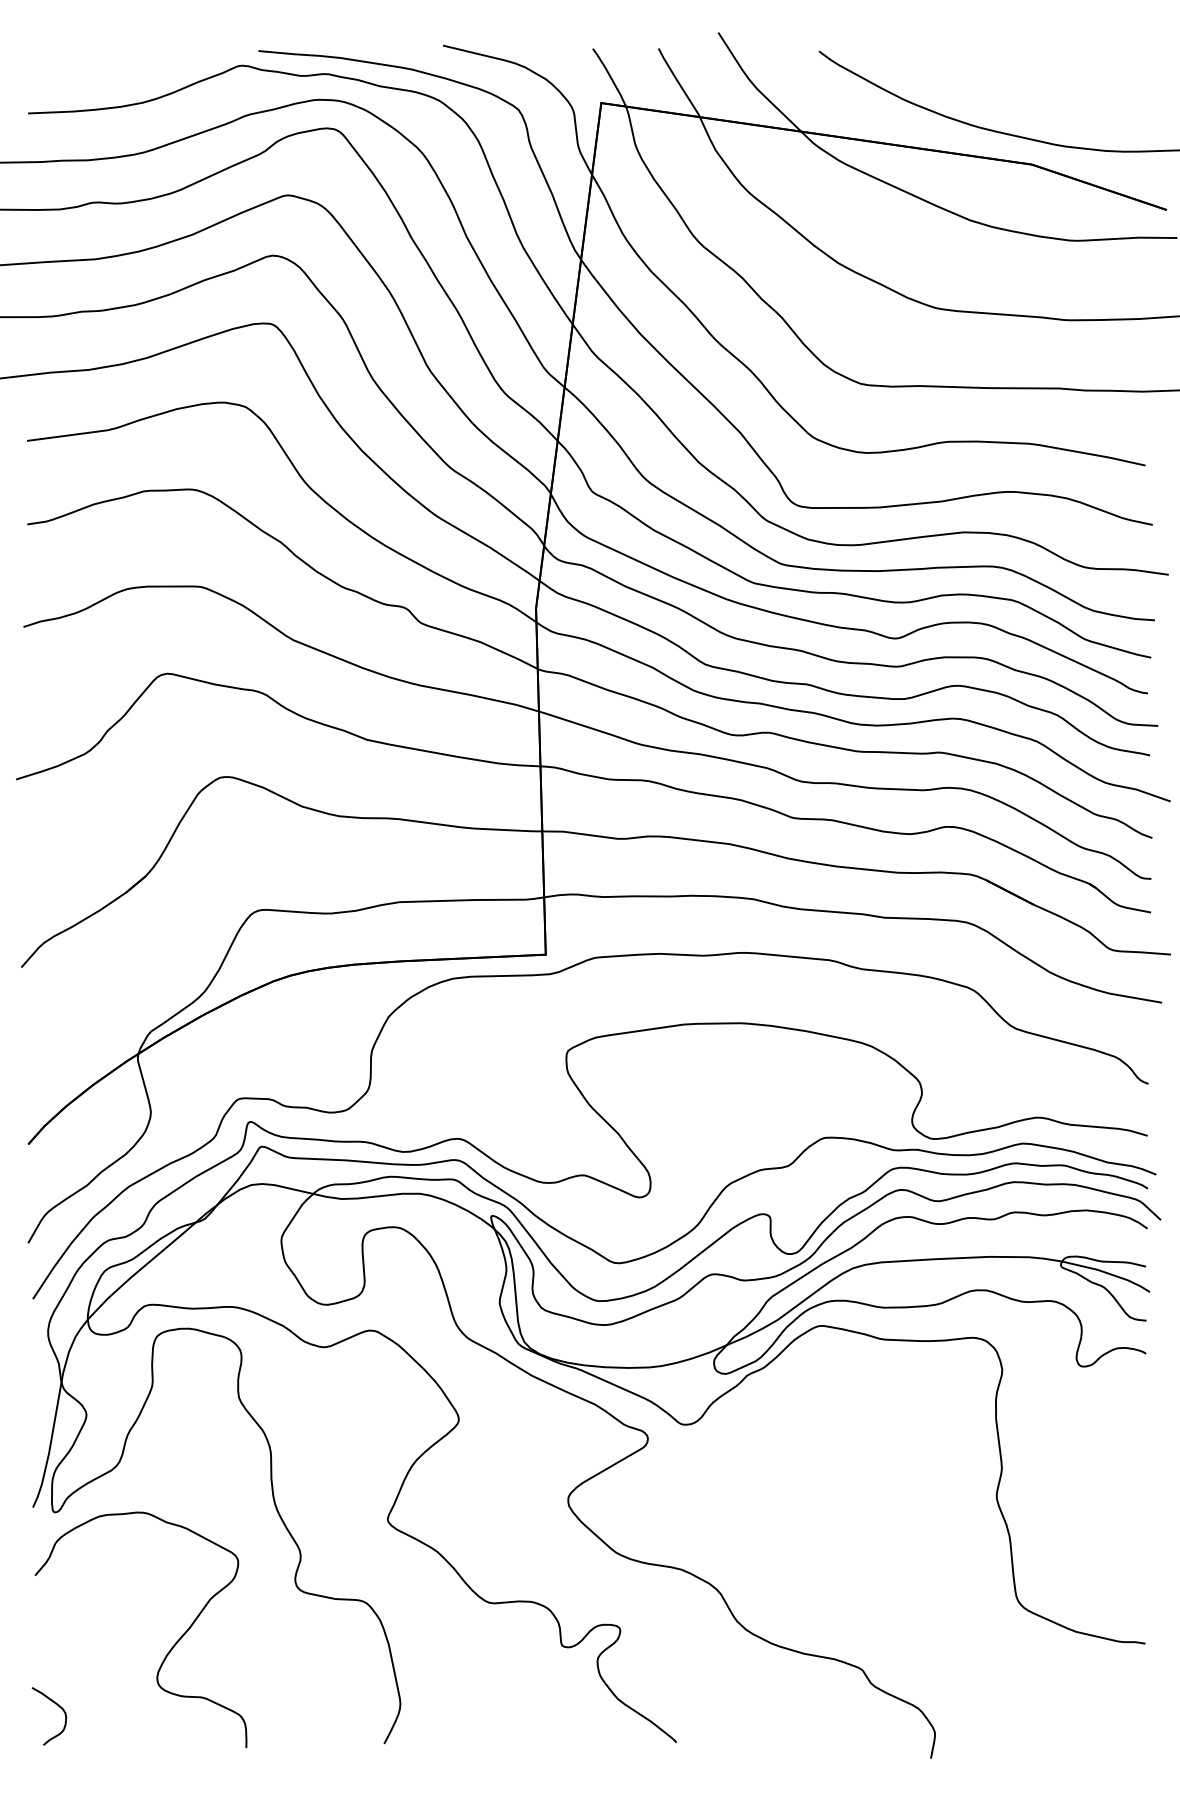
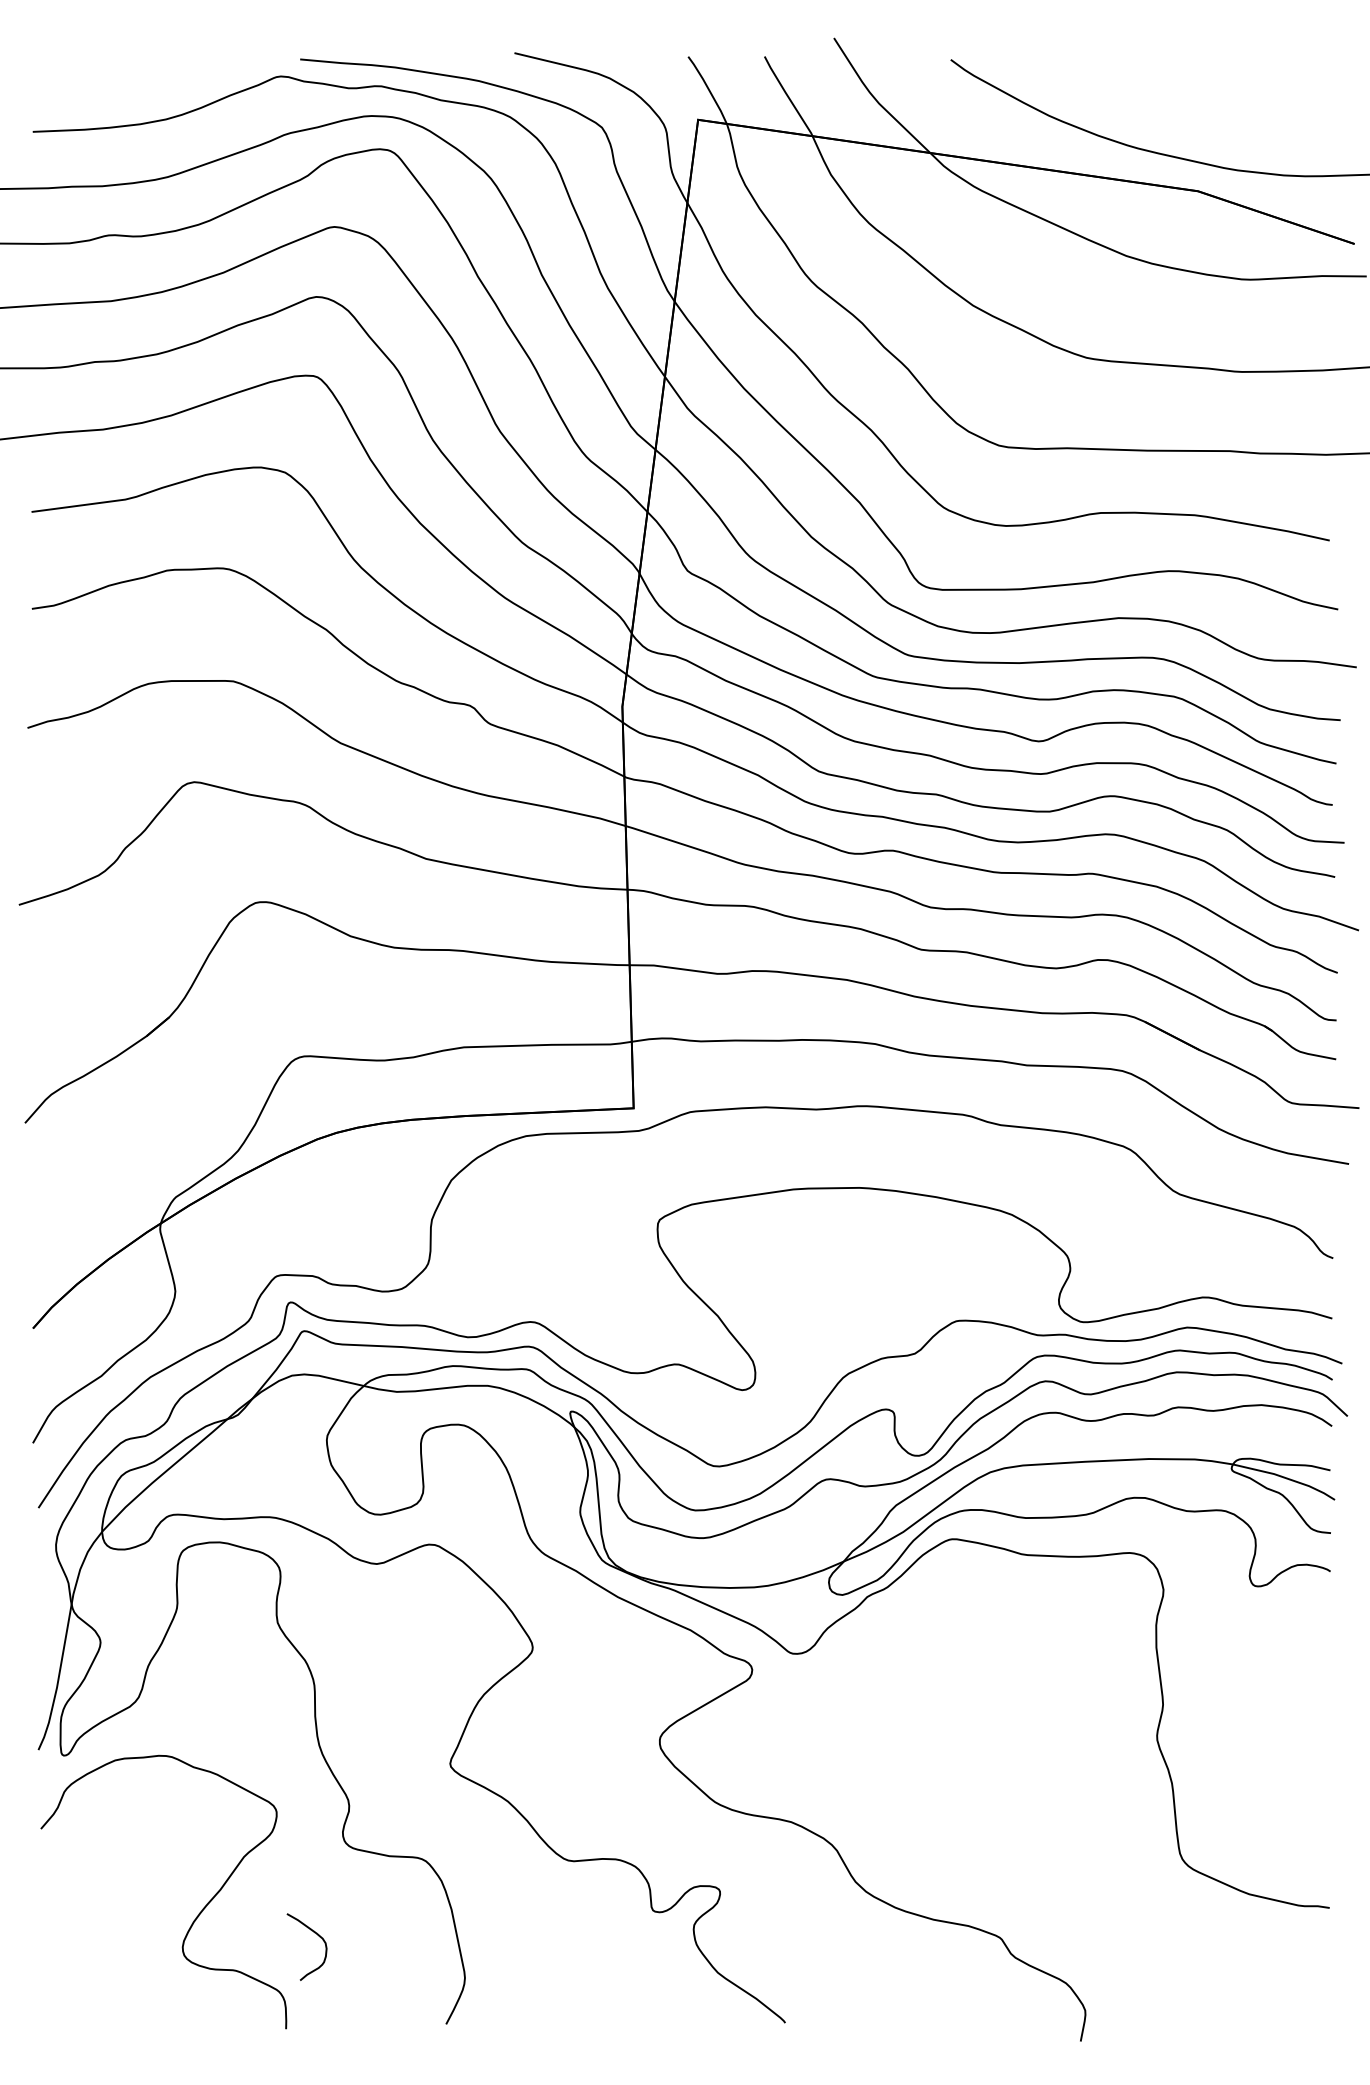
curve: (55, 1704) -> (314, 1933), moved

